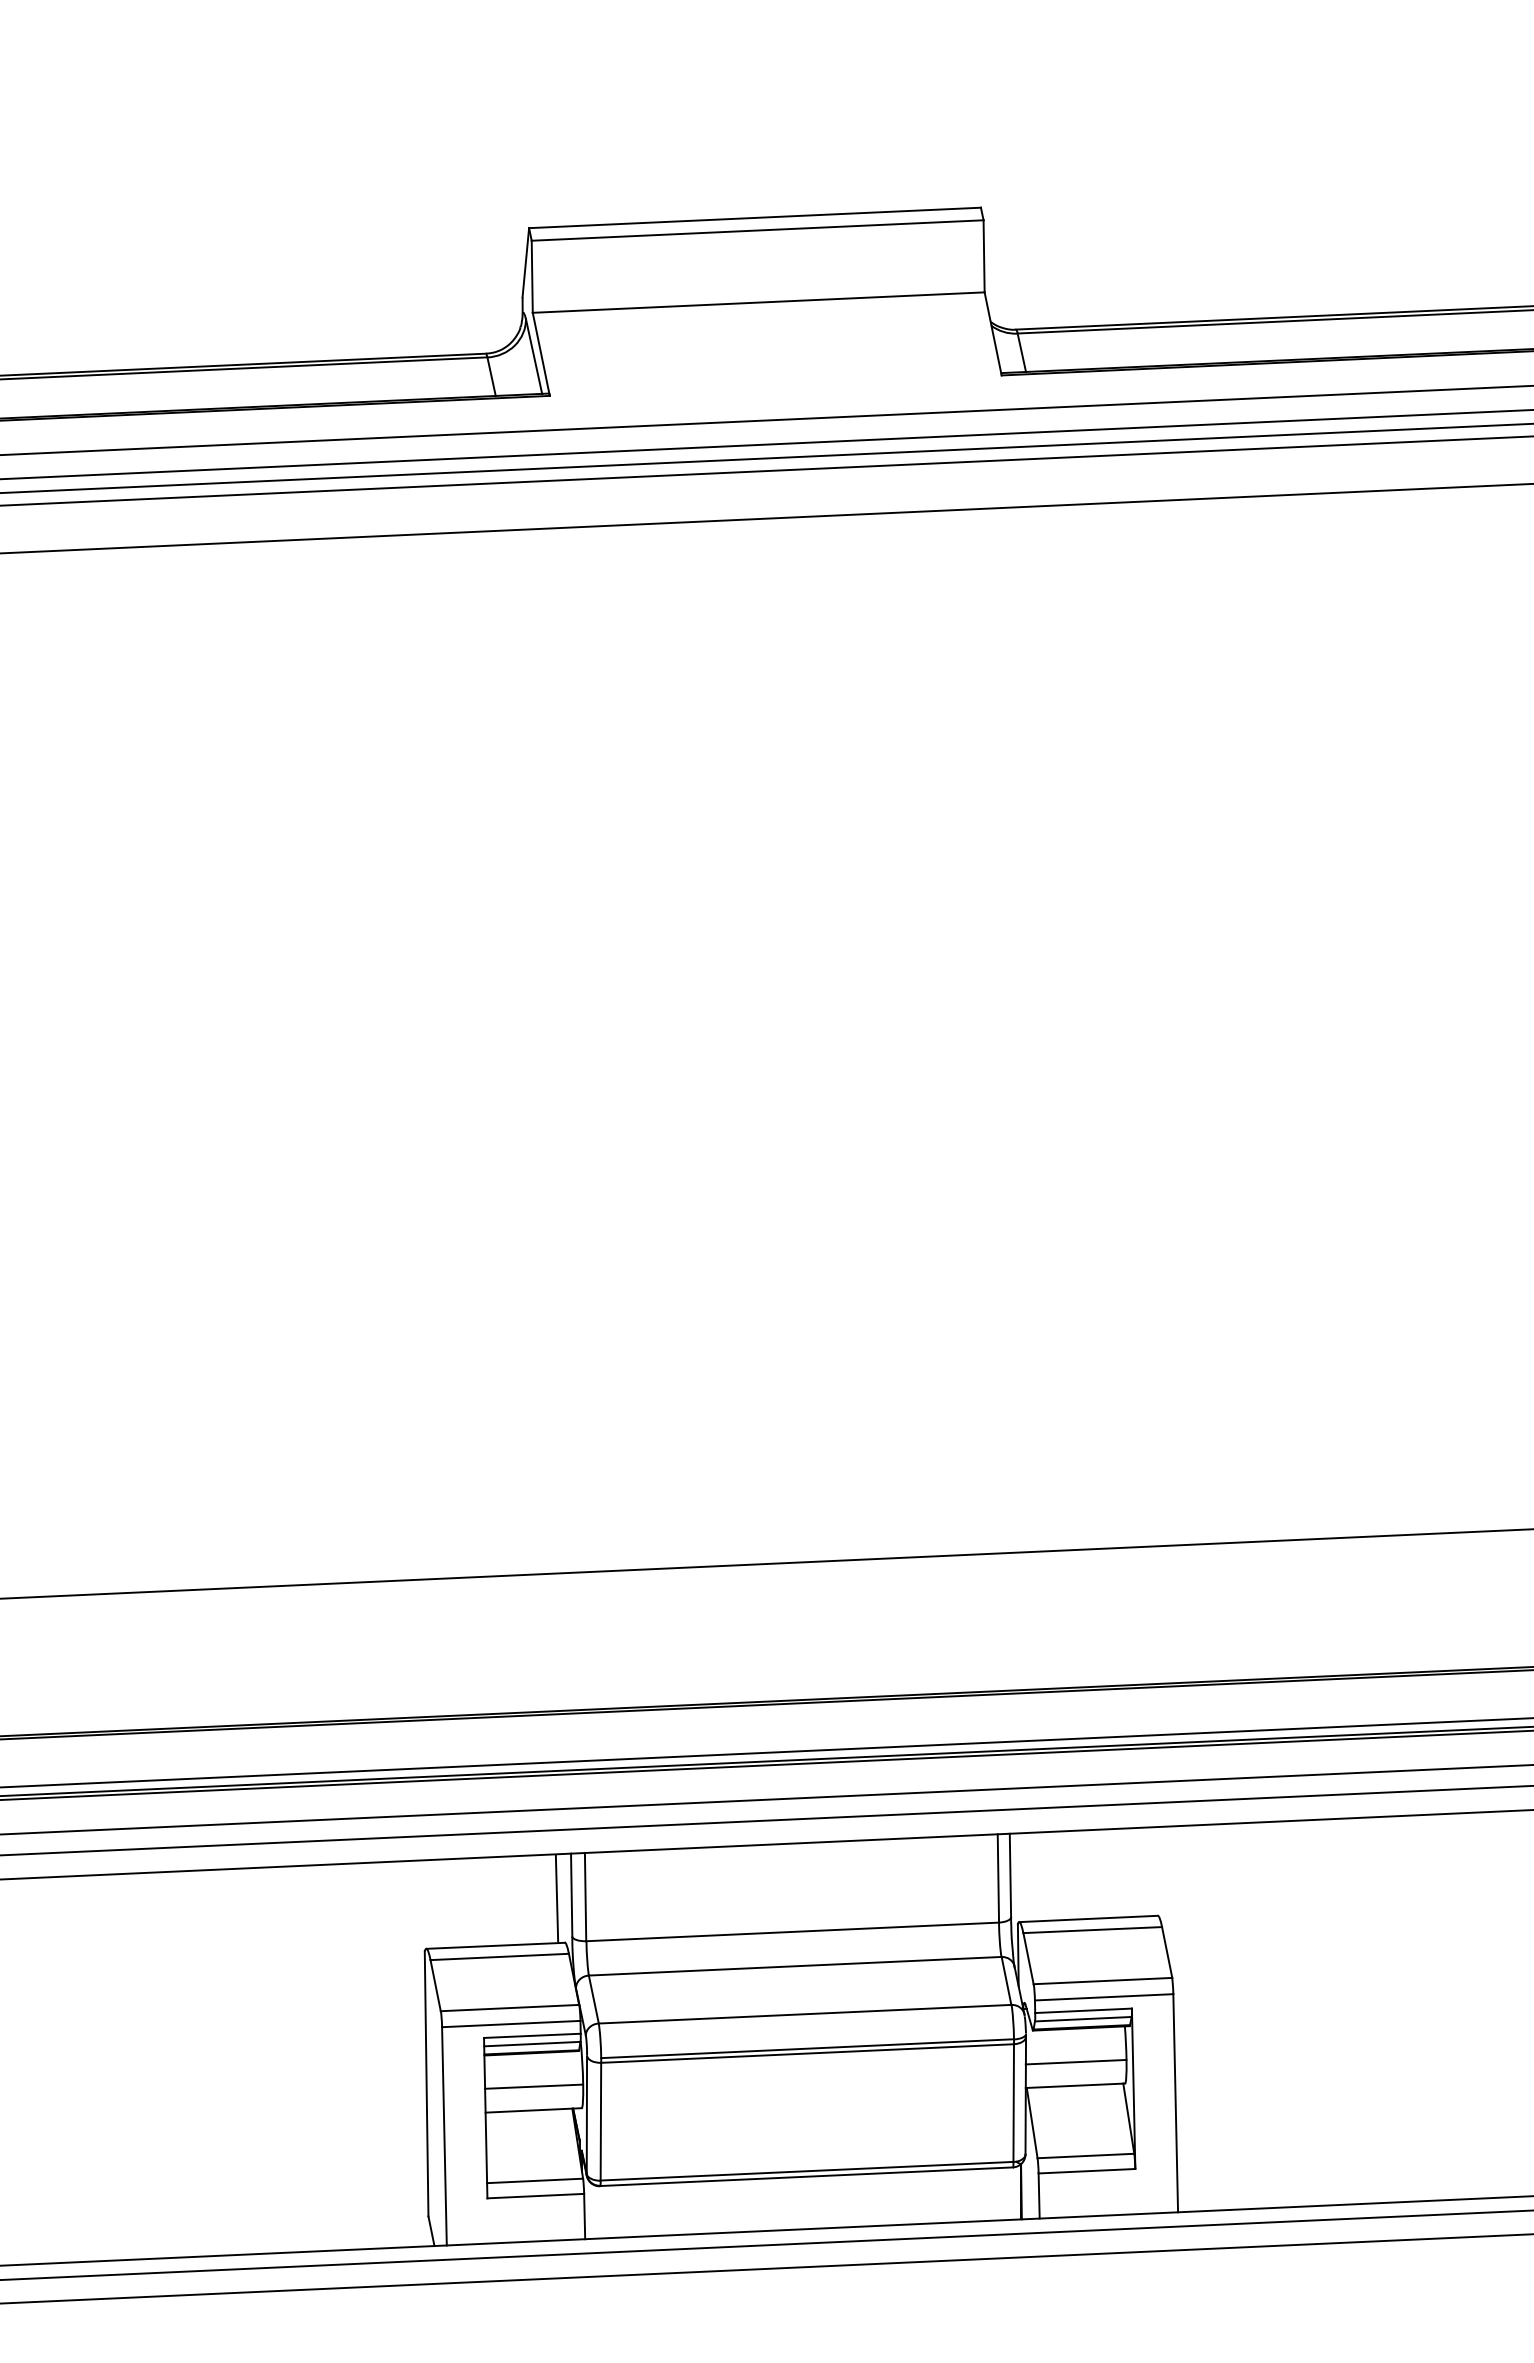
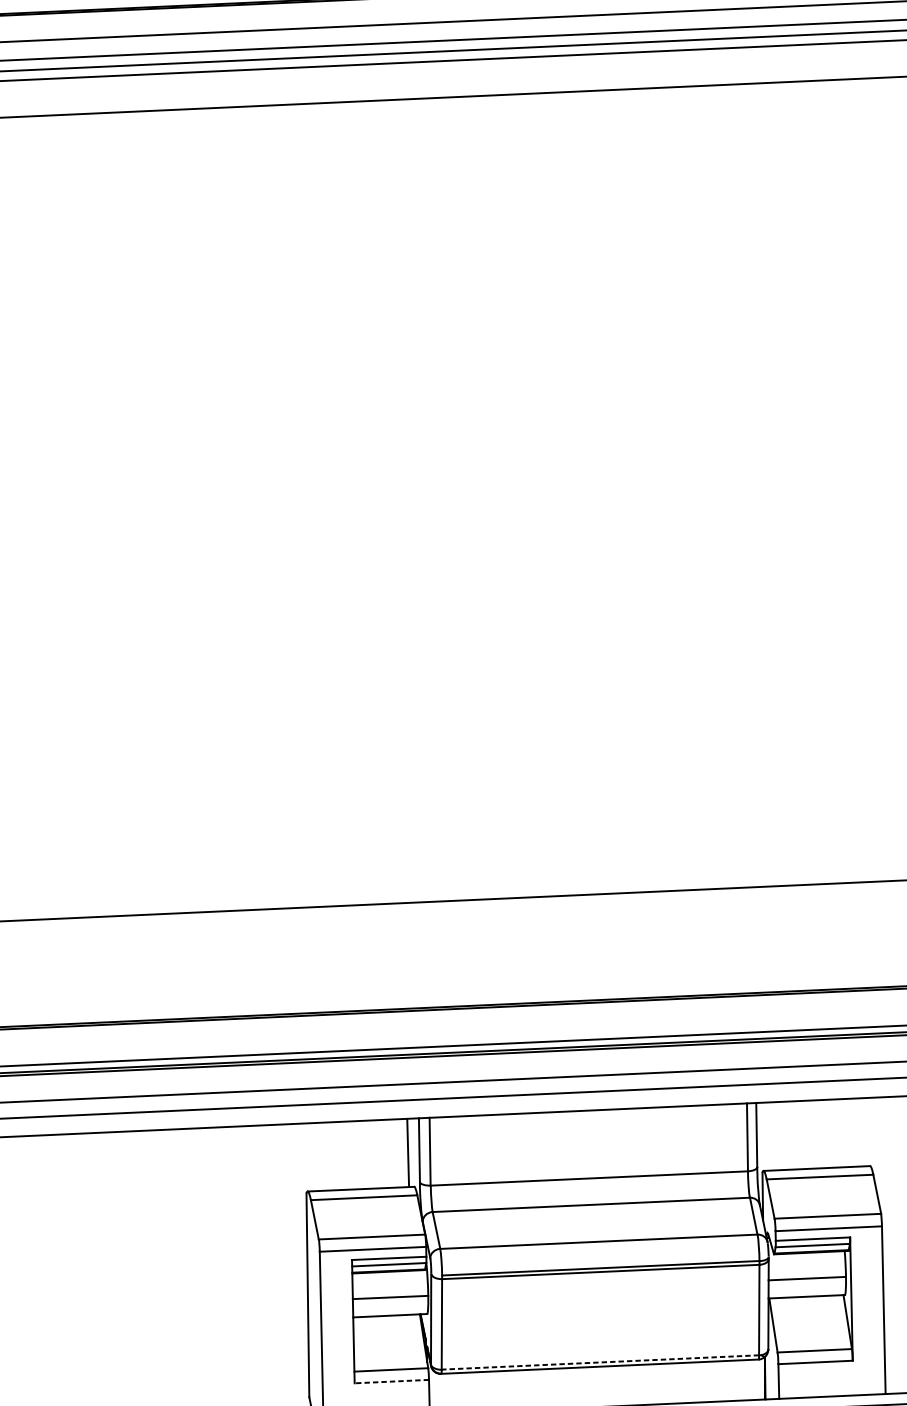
line: (807, 2171) -> (600, 1362), solid -> dashed
line: (535, 2196) -> (391, 1381), solid -> dashed

